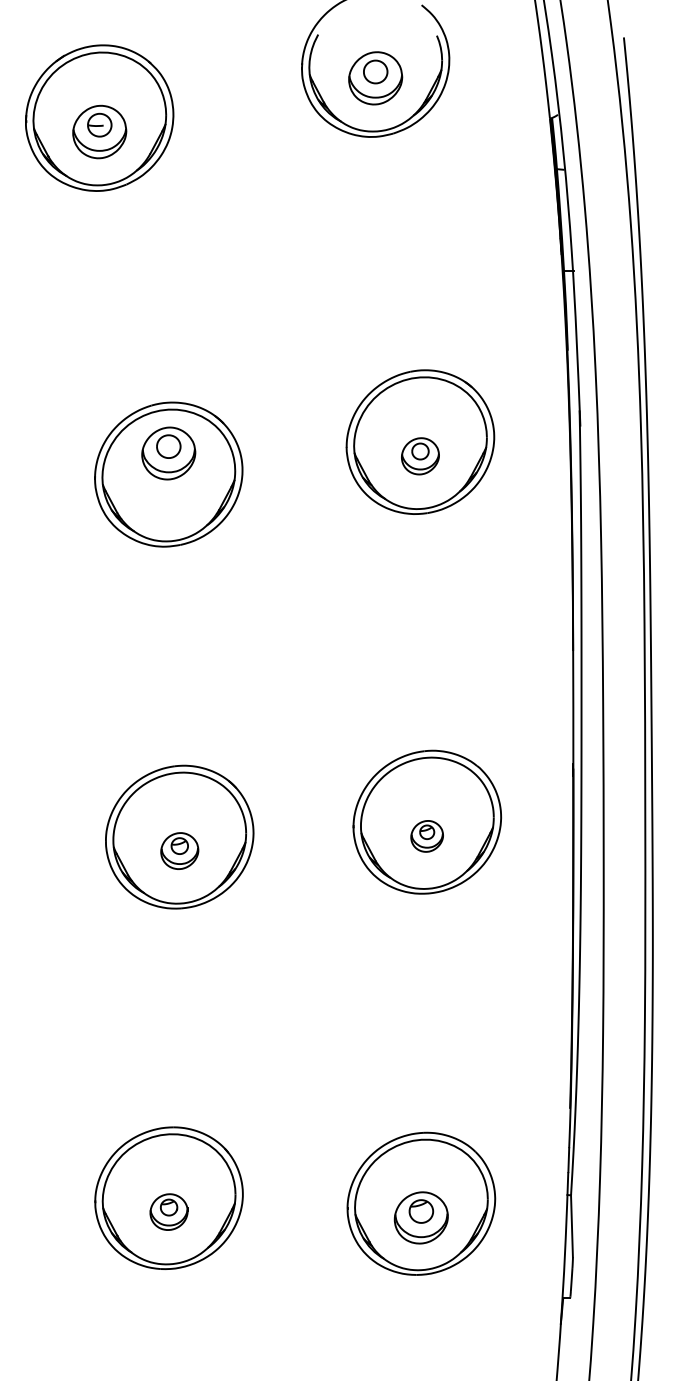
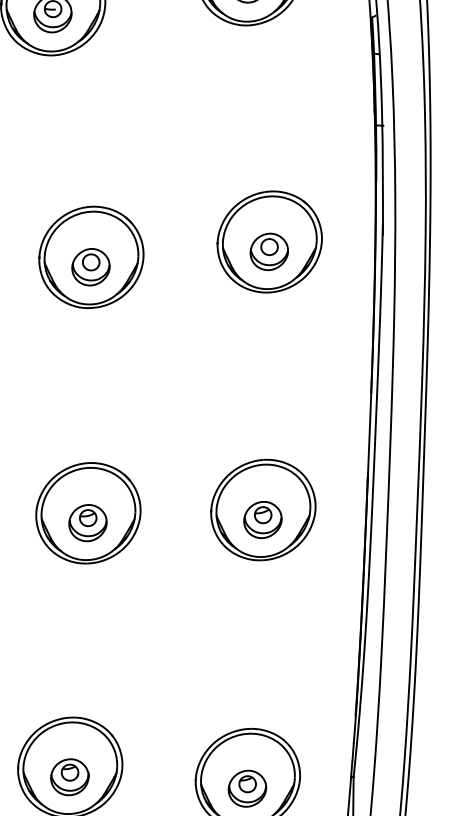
part: (168, 453) -> (90, 267), moved
part: (420, 456) -> (269, 252), size x1.43
part: (426, 836) -> (262, 520), size x1.67
part: (179, 850) -> (87, 522), size x1.43
part: (168, 1211) -> (69, 776), size x1.43

